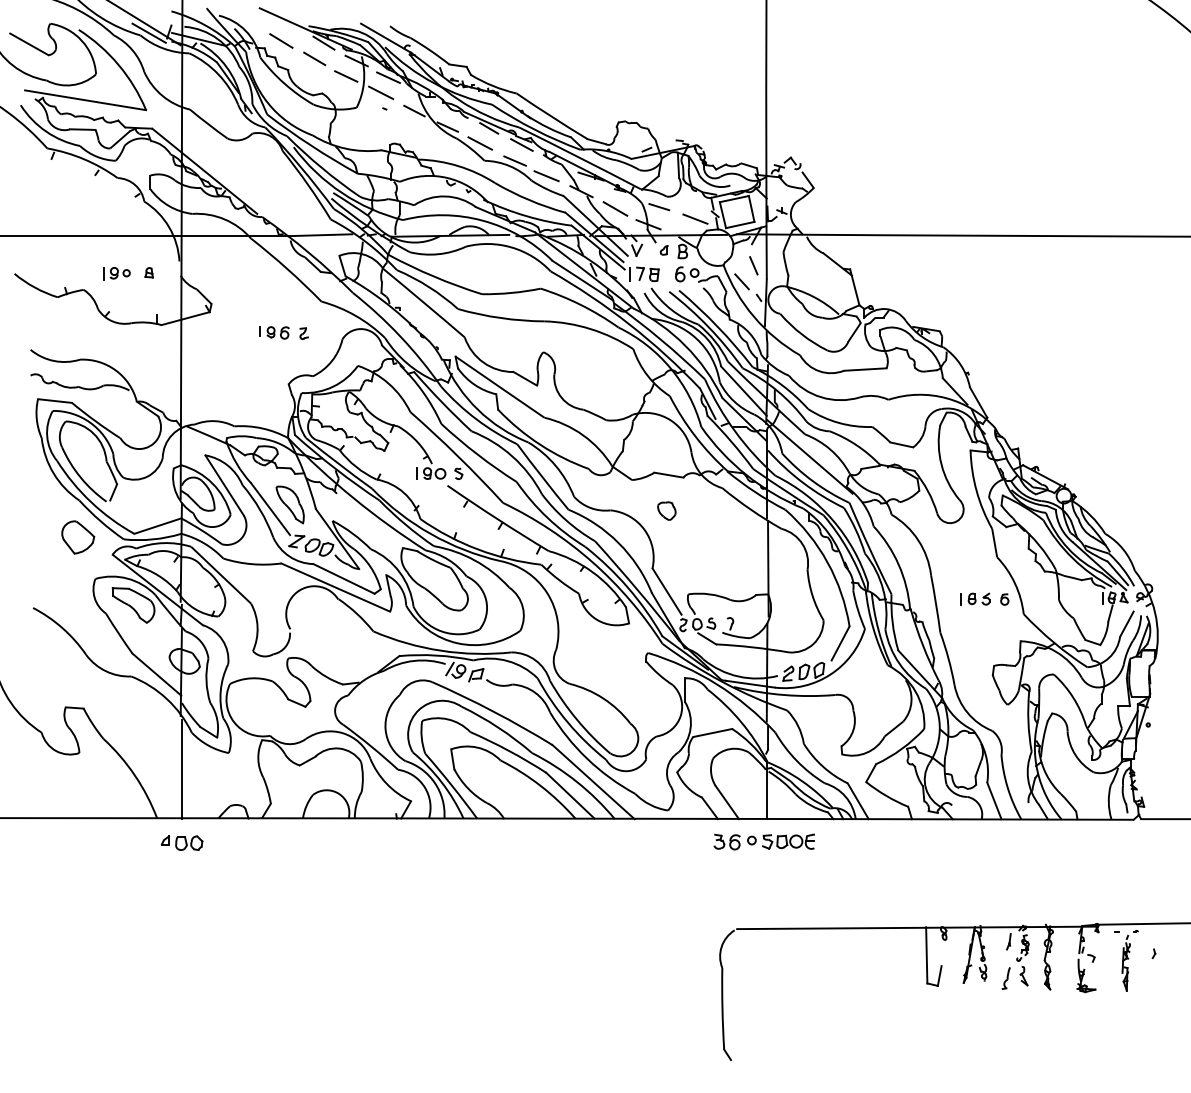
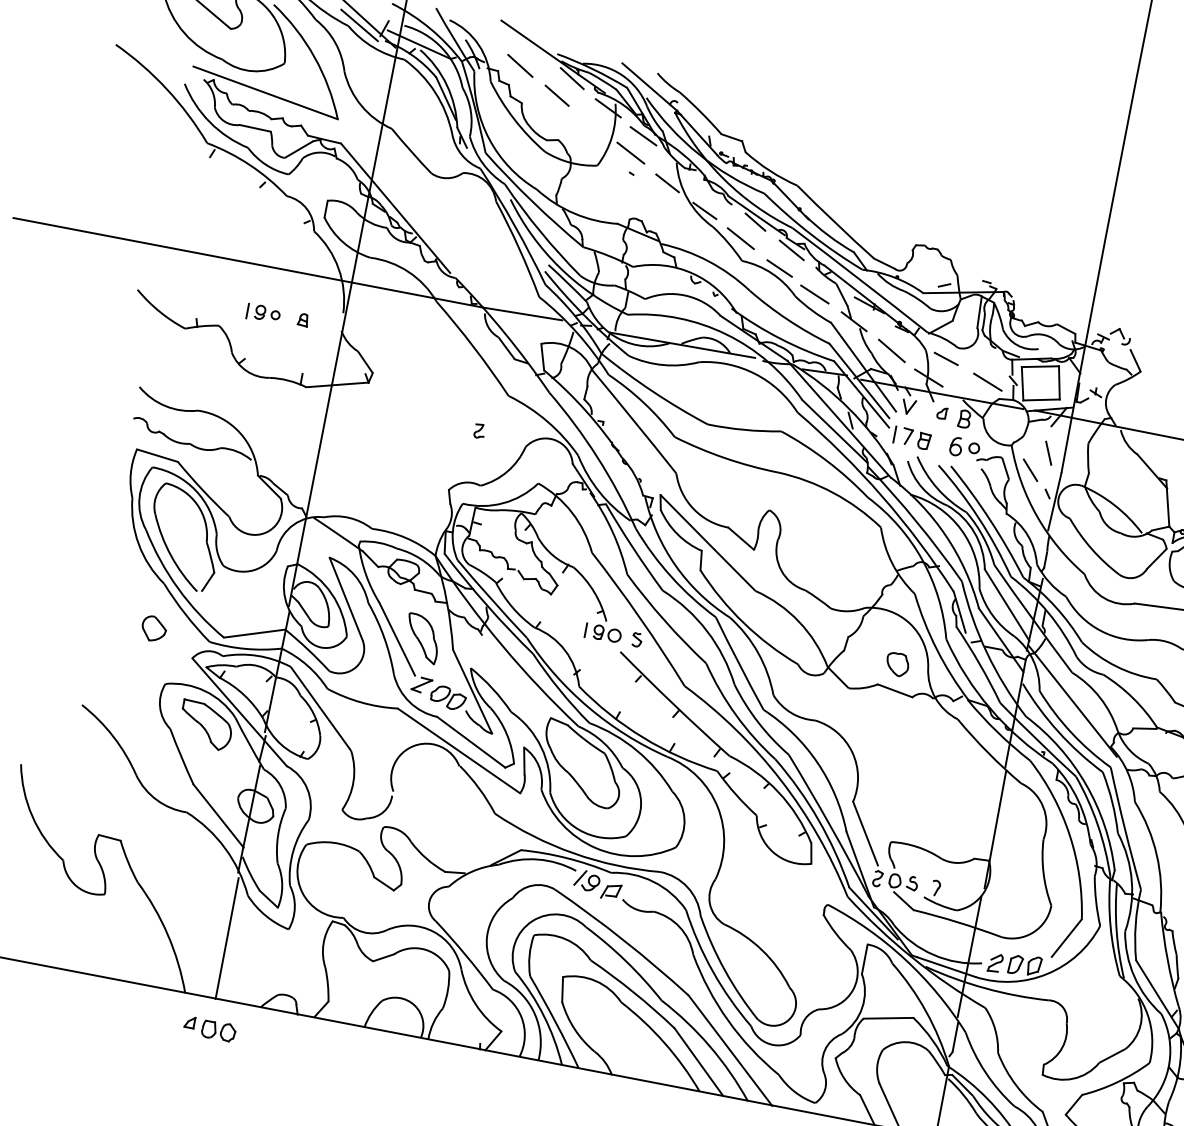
line: (346, 76) -> (592, 124), removed
part: (274, 332) -> (443, 422), removed
part: (666, 510) -> (897, 663), moved
part: (78, 537) -> (154, 629), size x0.6

